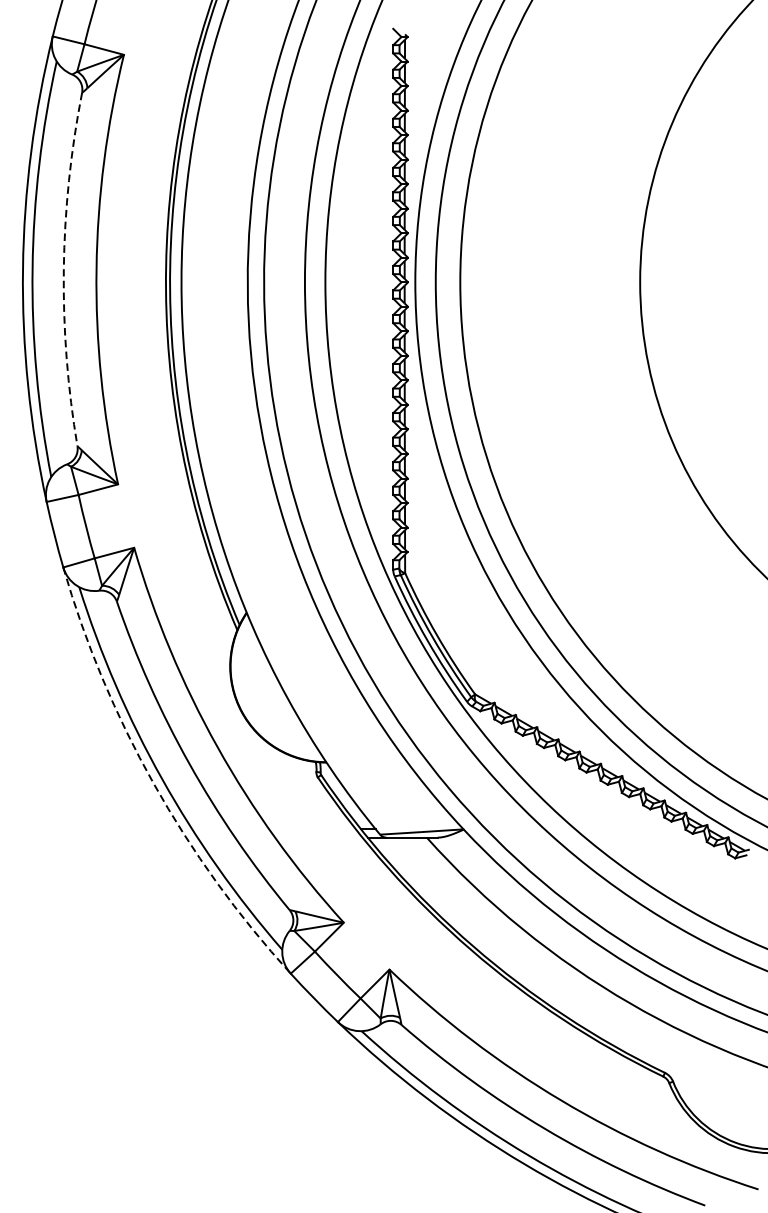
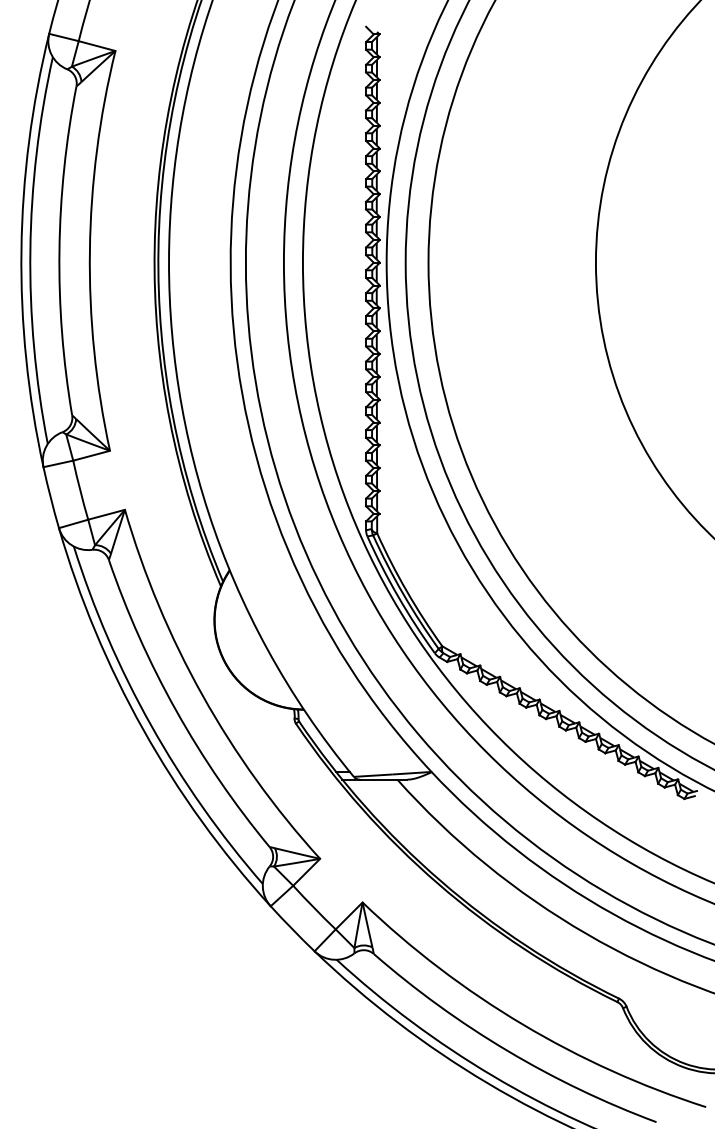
arc: (63, 269) -> (59, 250), dashed -> solid
arc: (154, 783) -> (143, 729), dashed -> solid

